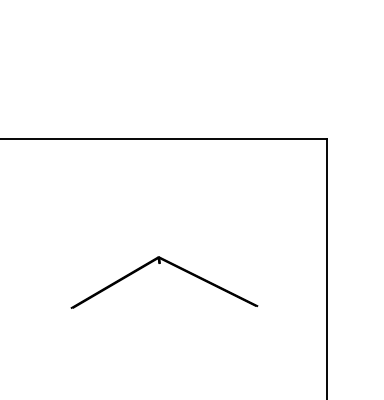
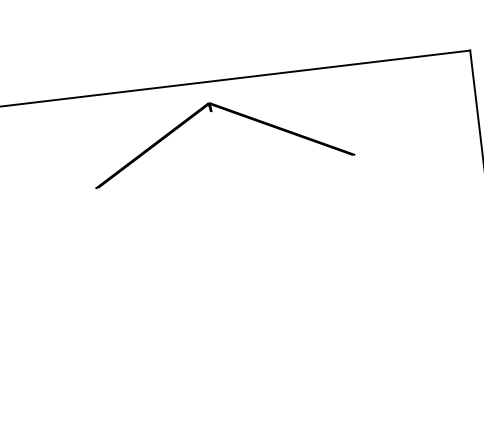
part: (172, 265) -> (229, 112), moved

